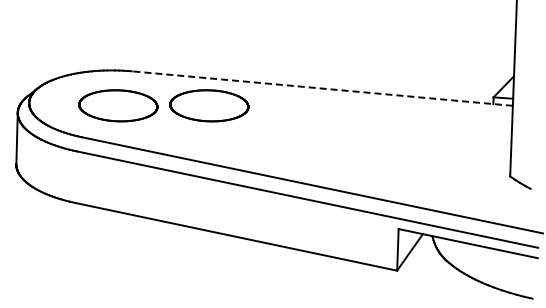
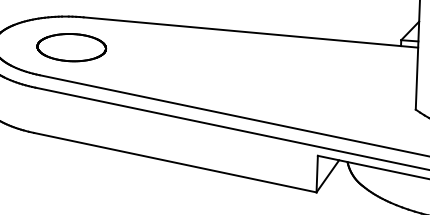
line: (321, 88) -> (250, 32), dashed -> solid
part: (209, 105) -> (151, 47), removed

